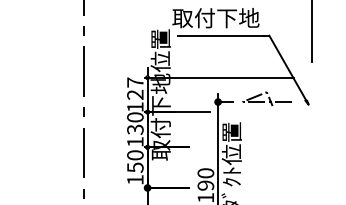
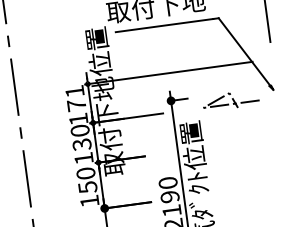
text: (135, 88) -> (75, 98), 127 -> 171
line: (268, 98) -> (232, 99), moved

